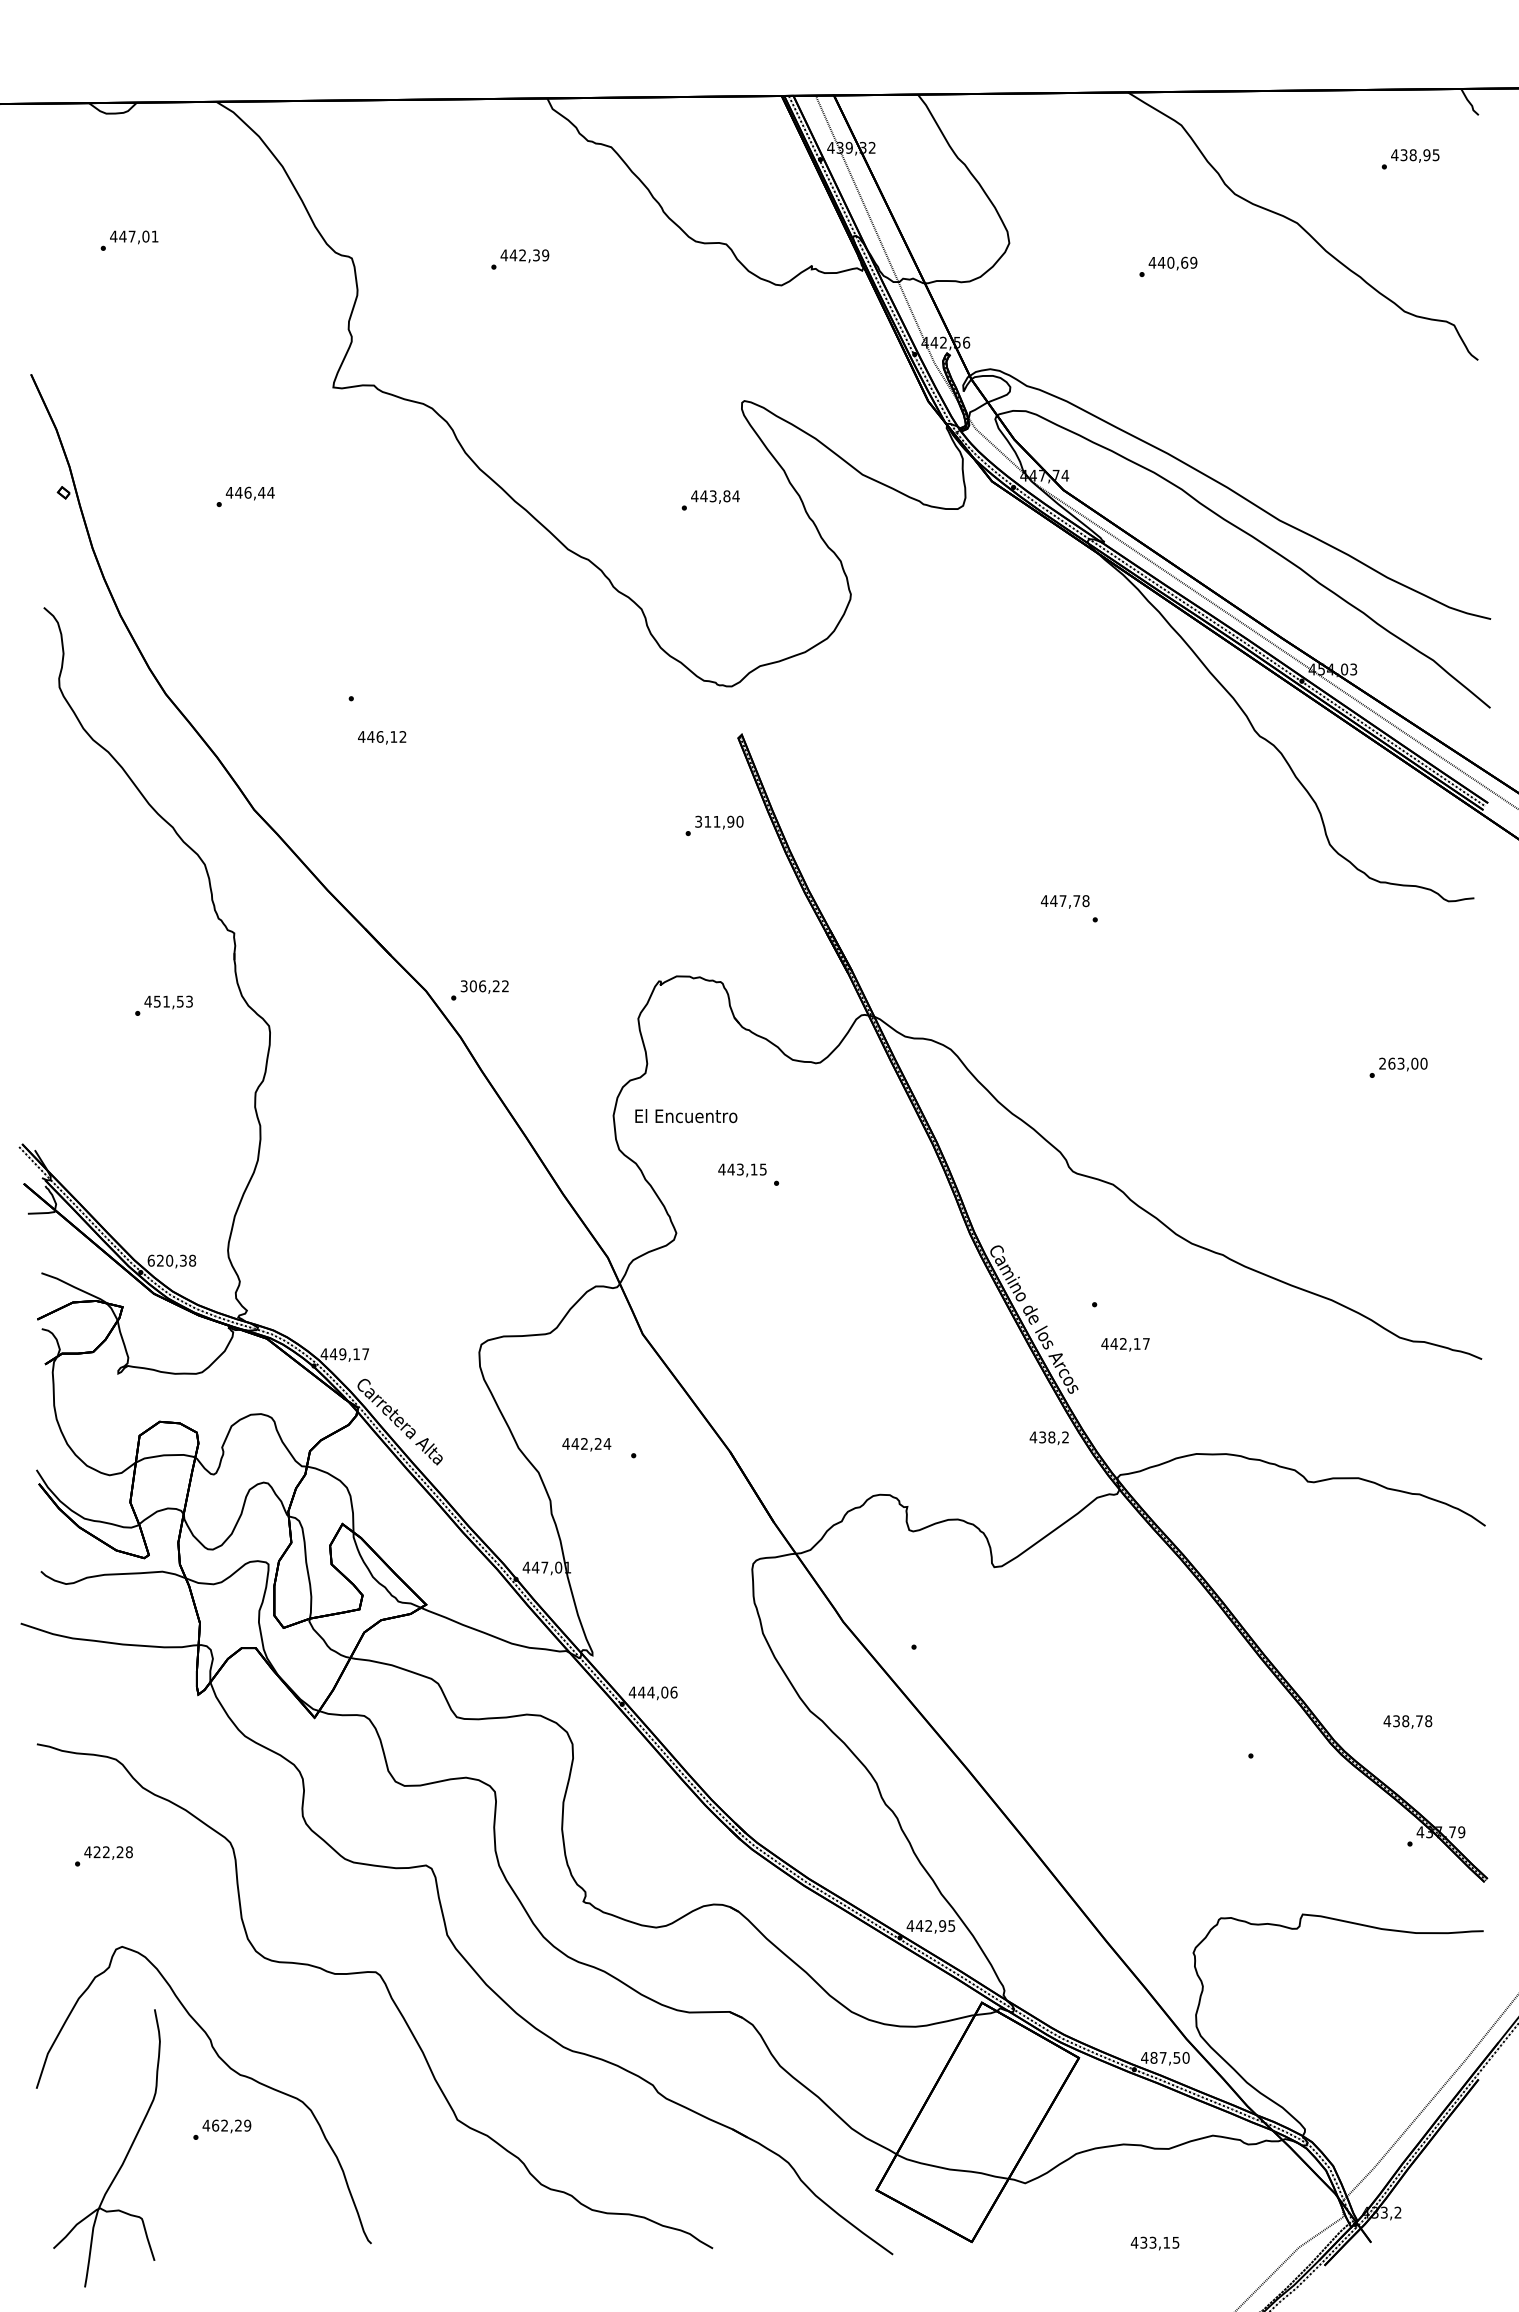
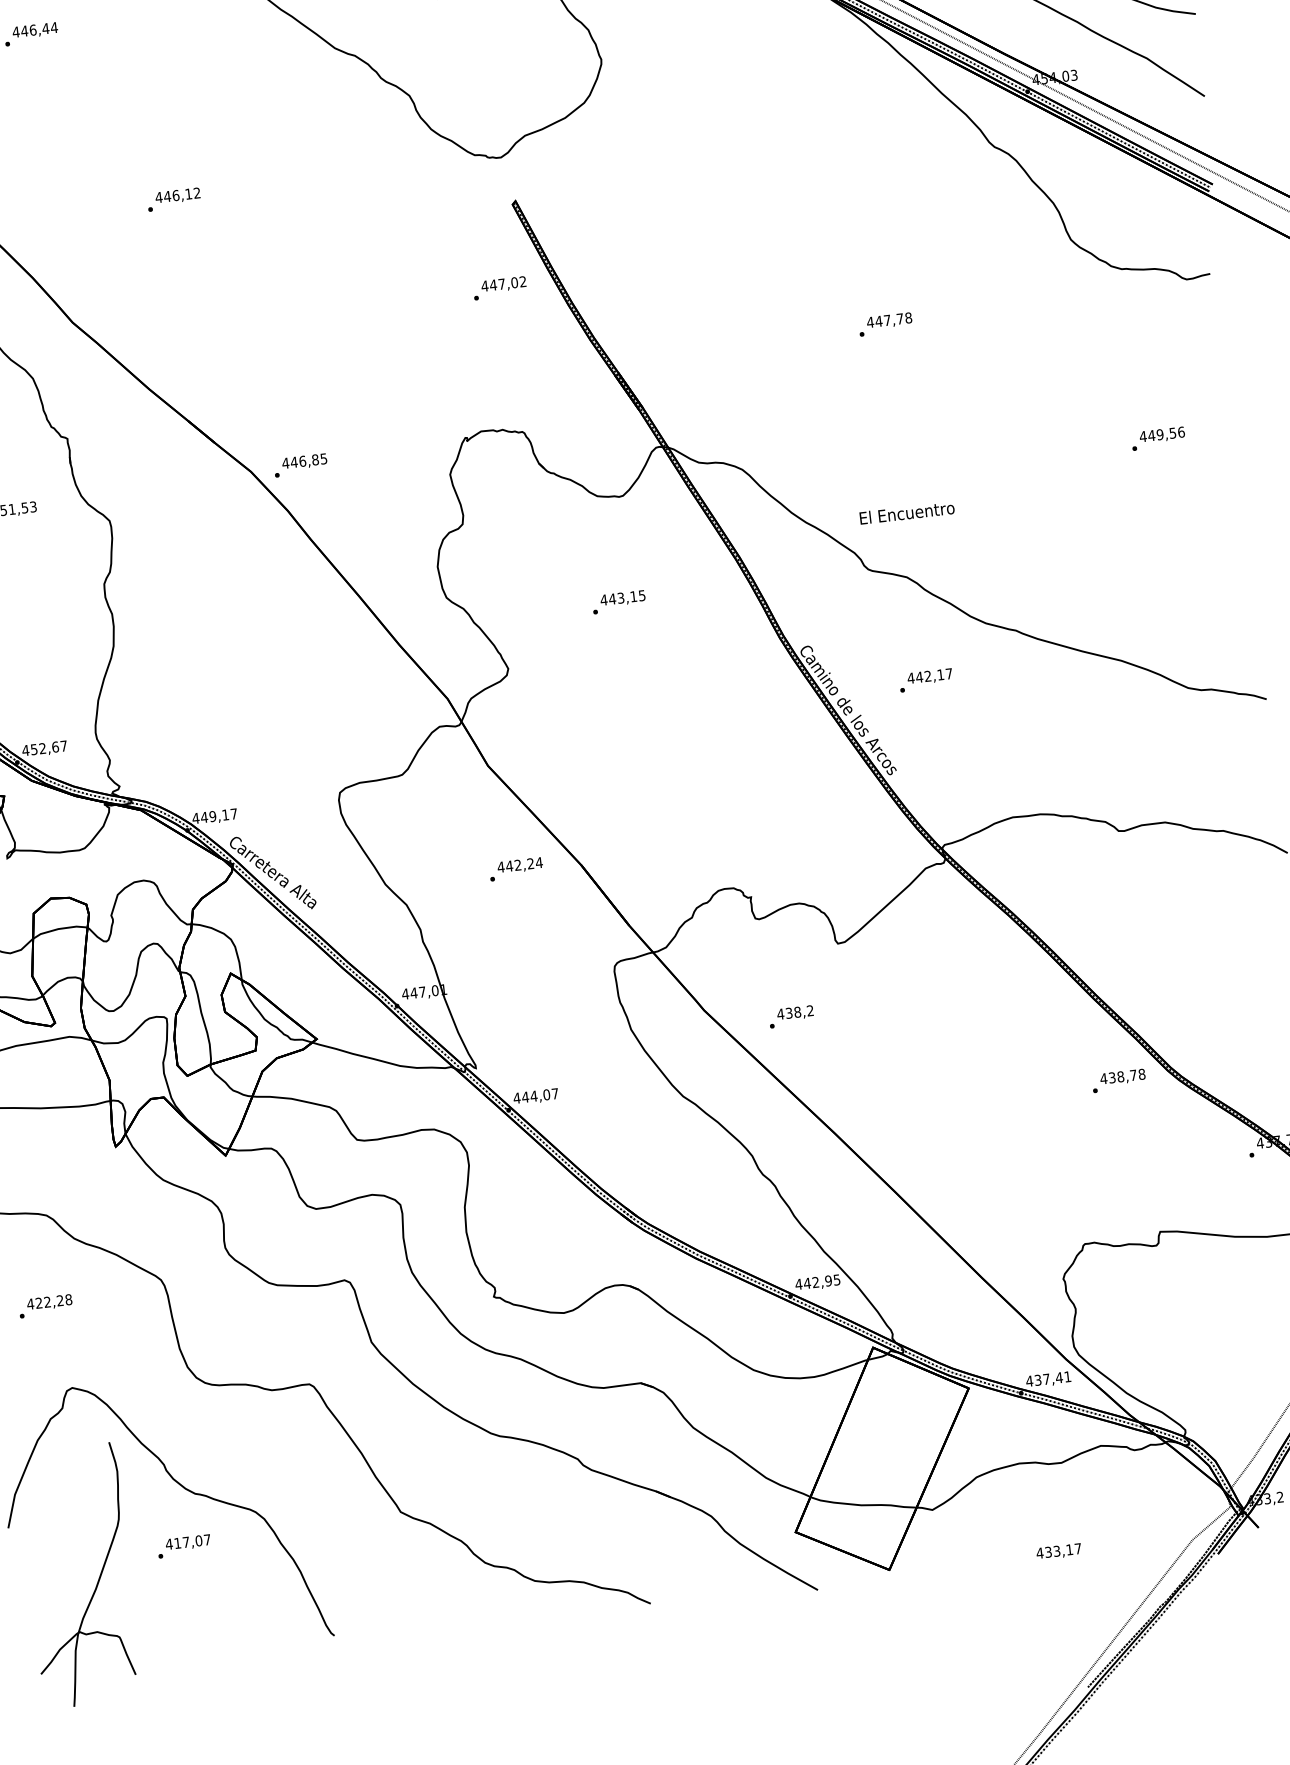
text: (382, 737) -> (178, 195), moved
text: (718, 821) -> (503, 283), 311,90 -> 447,02
text: (1064, 901) -> (888, 320), moved
text: (484, 986) -> (304, 461), 306,22 -> 446,85
text: (1402, 1063) -> (1161, 434), 263,00 -> 449,56
text: (686, 1116) -> (907, 513), moved
text: (742, 1170) -> (623, 598), moved
text: (171, 1260) -> (44, 748), 620,38 -> 452,67
text: (1125, 1344) -> (929, 676), moved
text: (1048, 1437) -> (794, 1012), moved
text: (586, 1444) -> (519, 865), moved
text: (673, 1692) -> (554, 1093), 444,06 -> 444,07
text: (1407, 1721) -> (1122, 1076), moved
text: (1169, 2057) -> (1052, 1378), 487,50 -> 437,41
text: (231, 2125) -> (192, 1541), 462,29 -> 417,07
text: (1175, 2242) -> (1077, 1548), 433,15 -> 433,17

